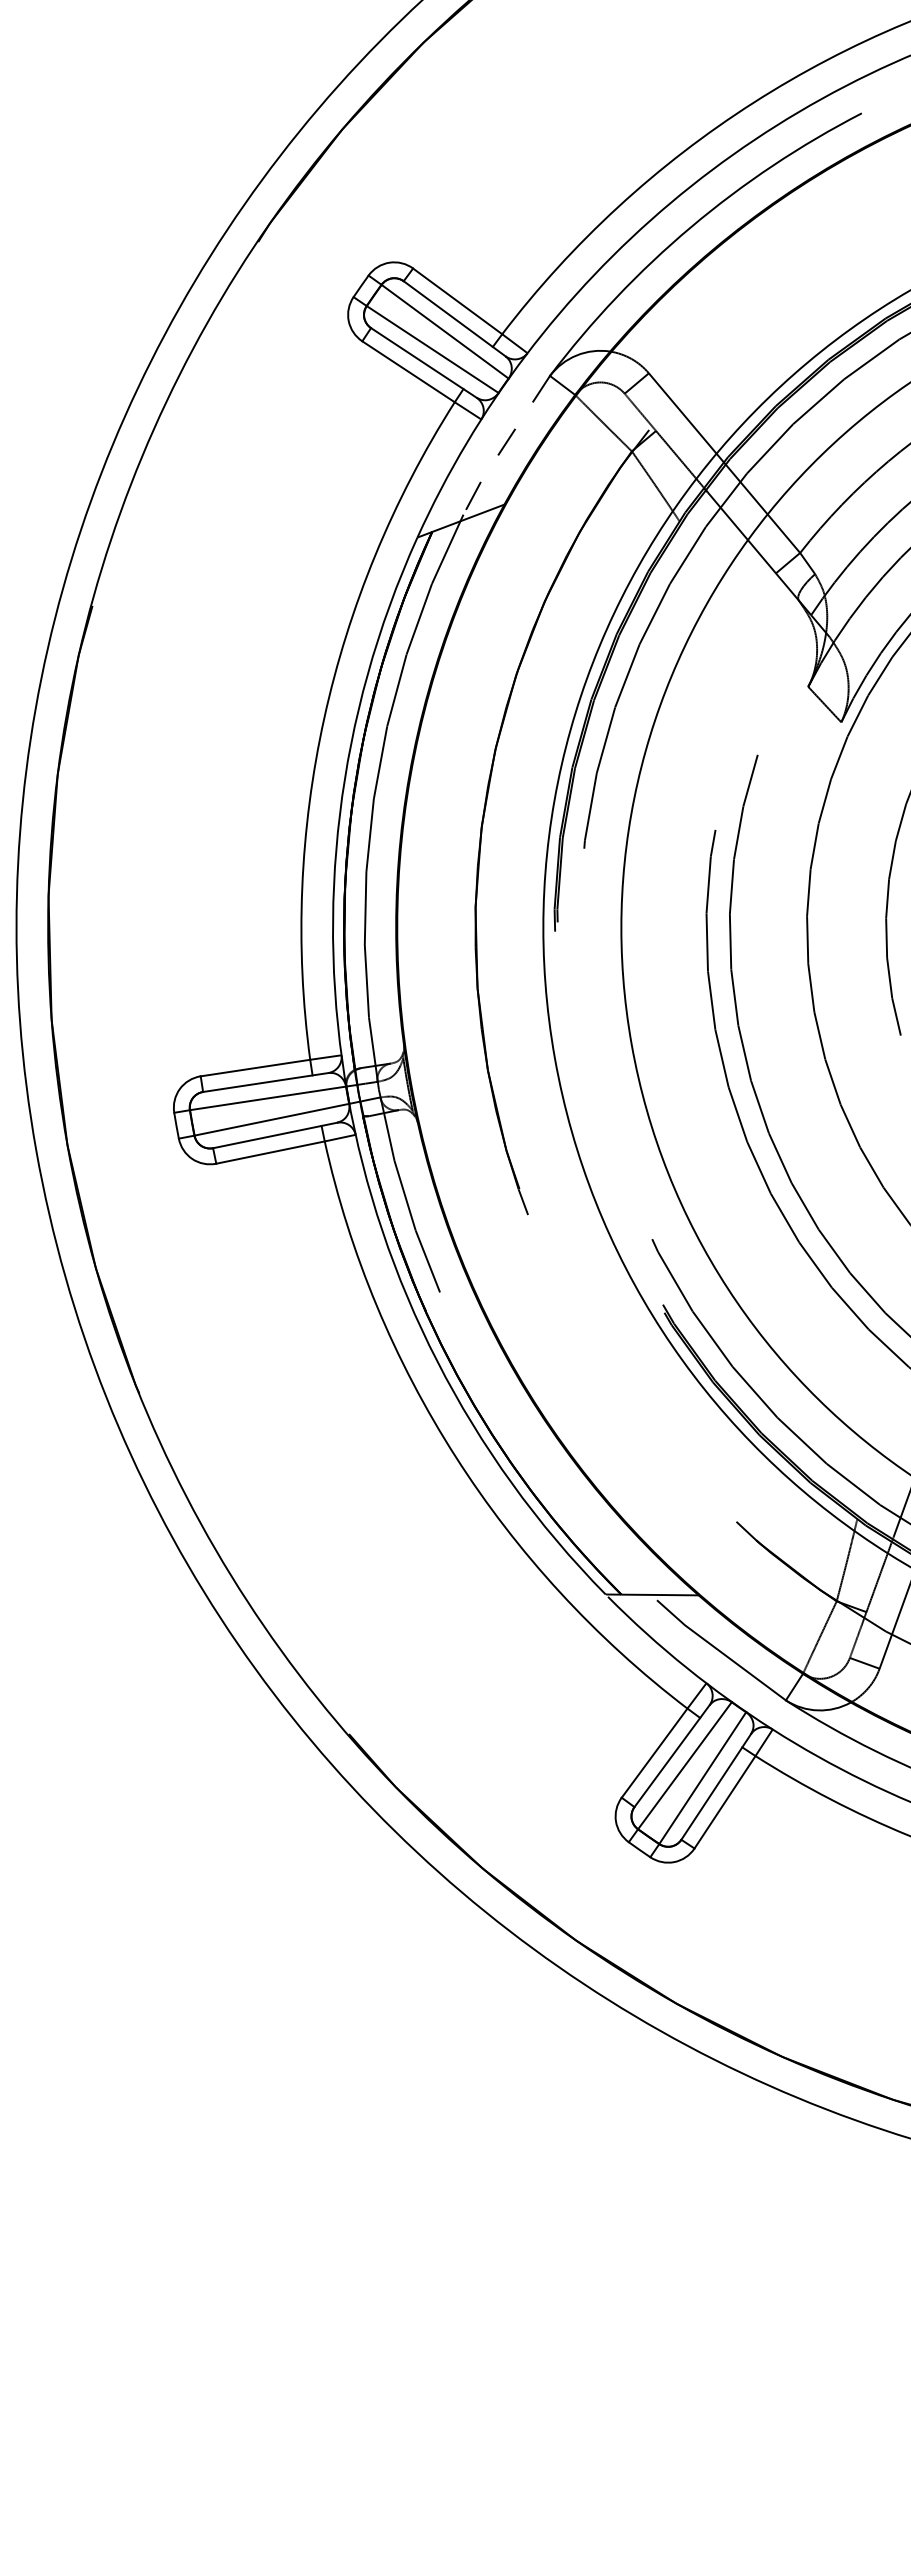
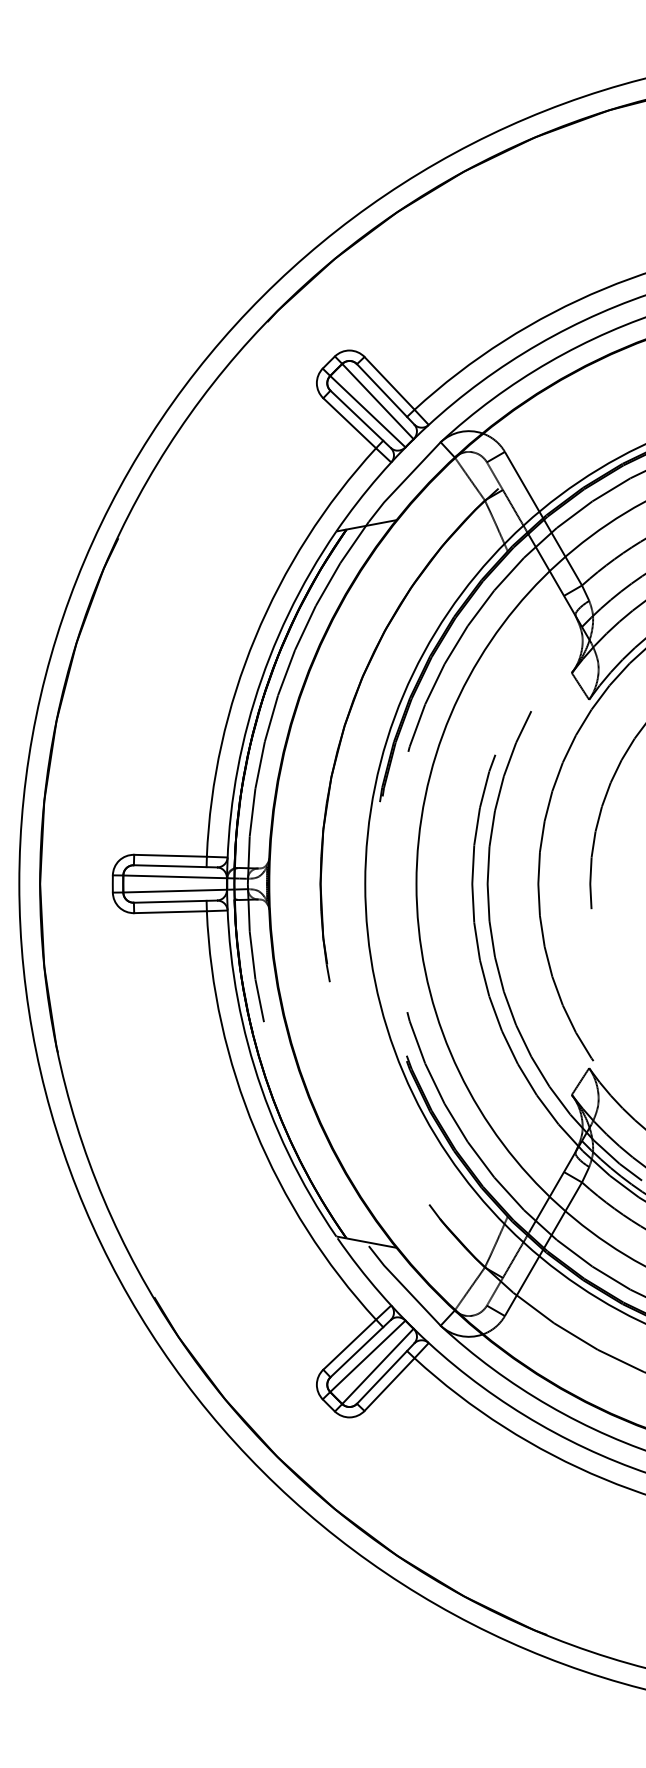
line: (505, 446) -> (403, 482), dashed -> solid

